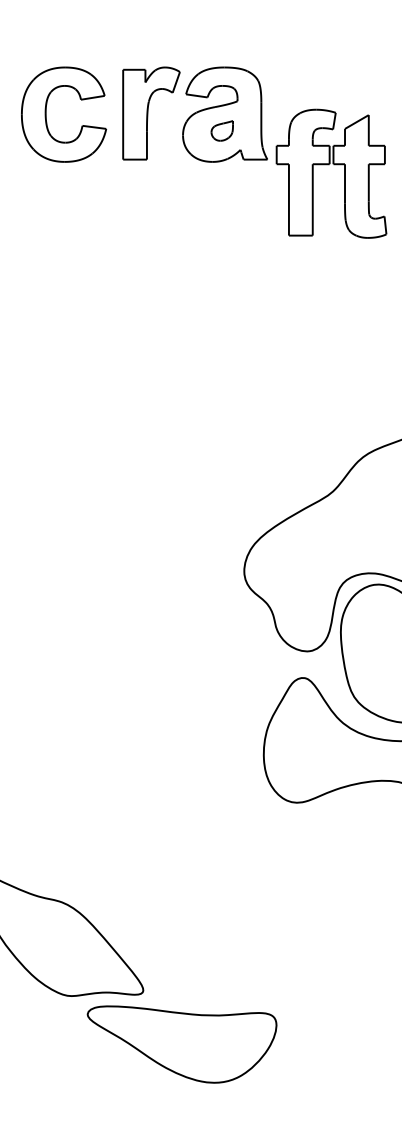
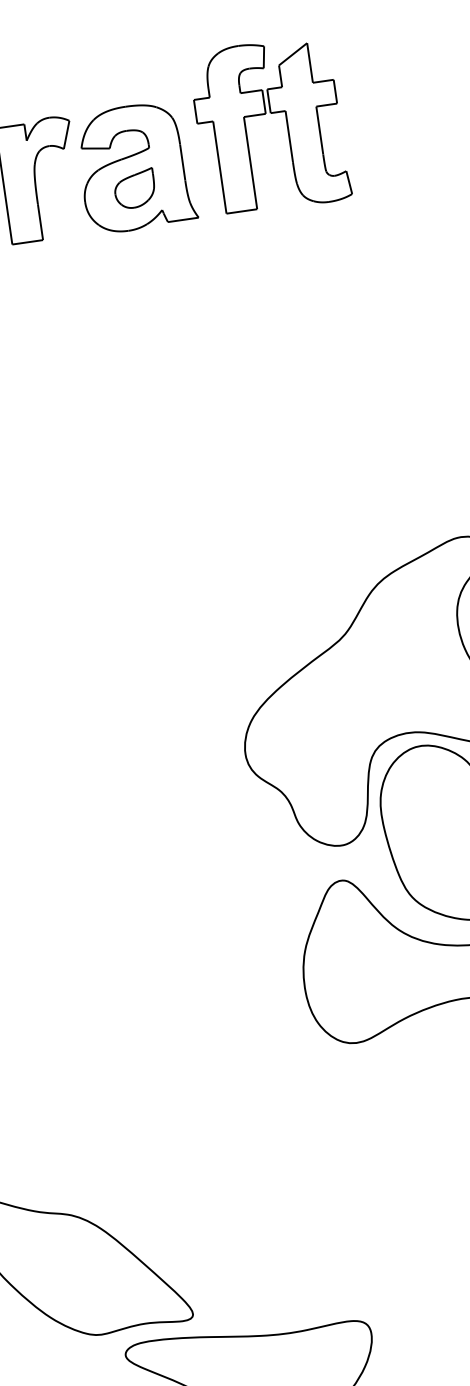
part: (222, 130) -> (135, 188), size x1.43
part: (329, 165) -> (265, 115), moved

